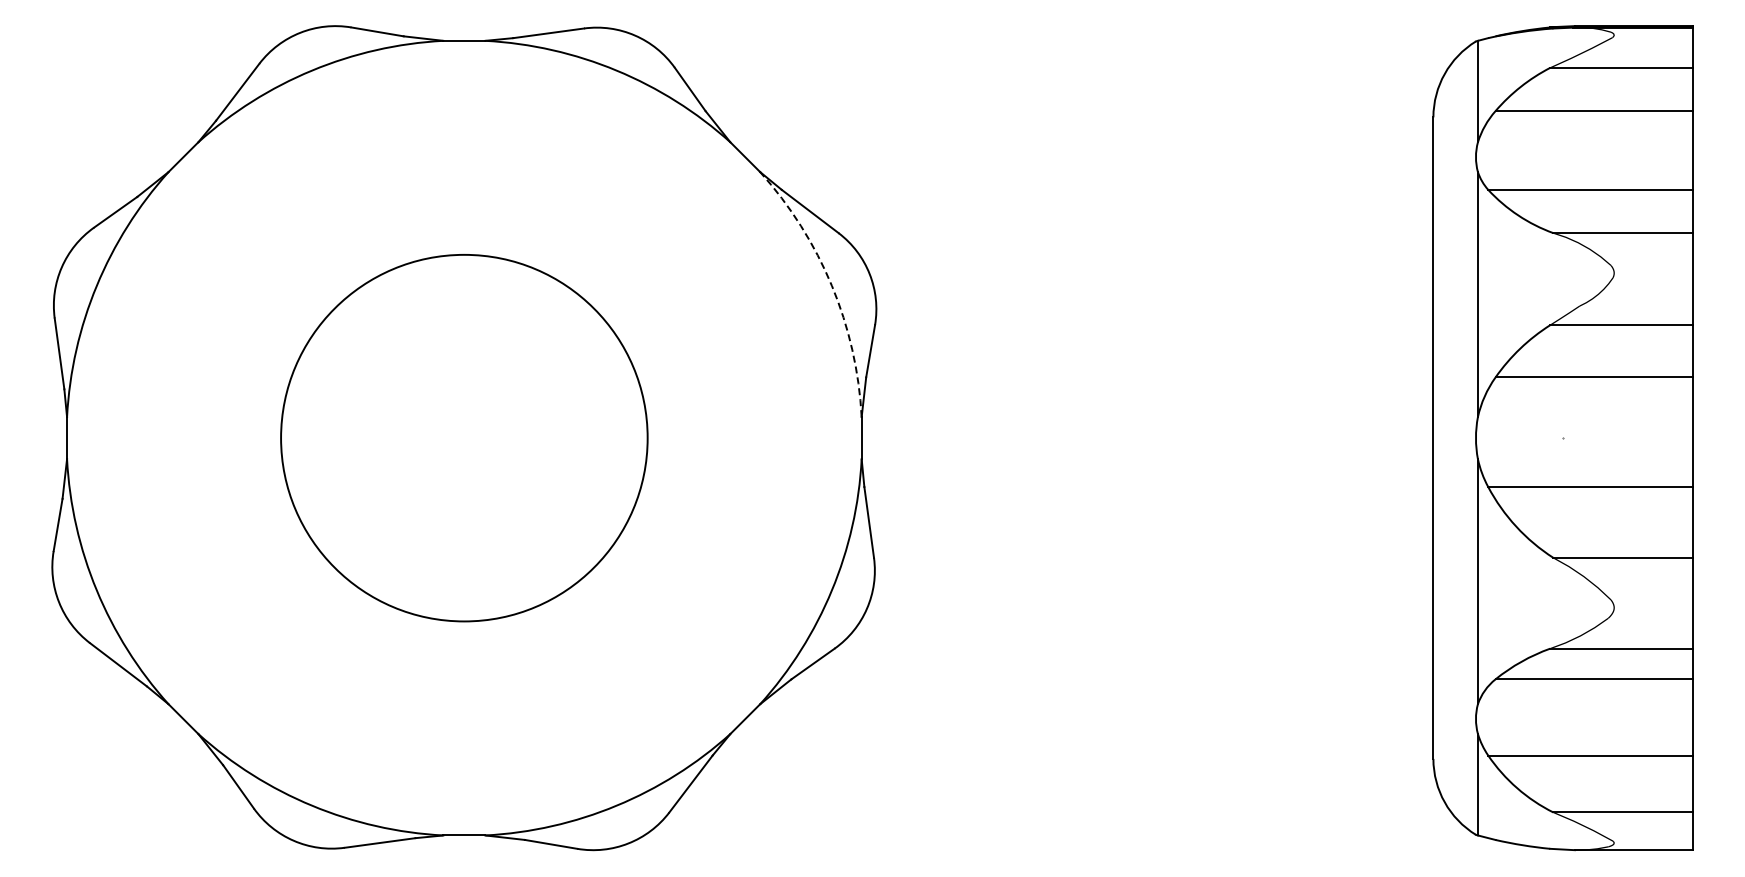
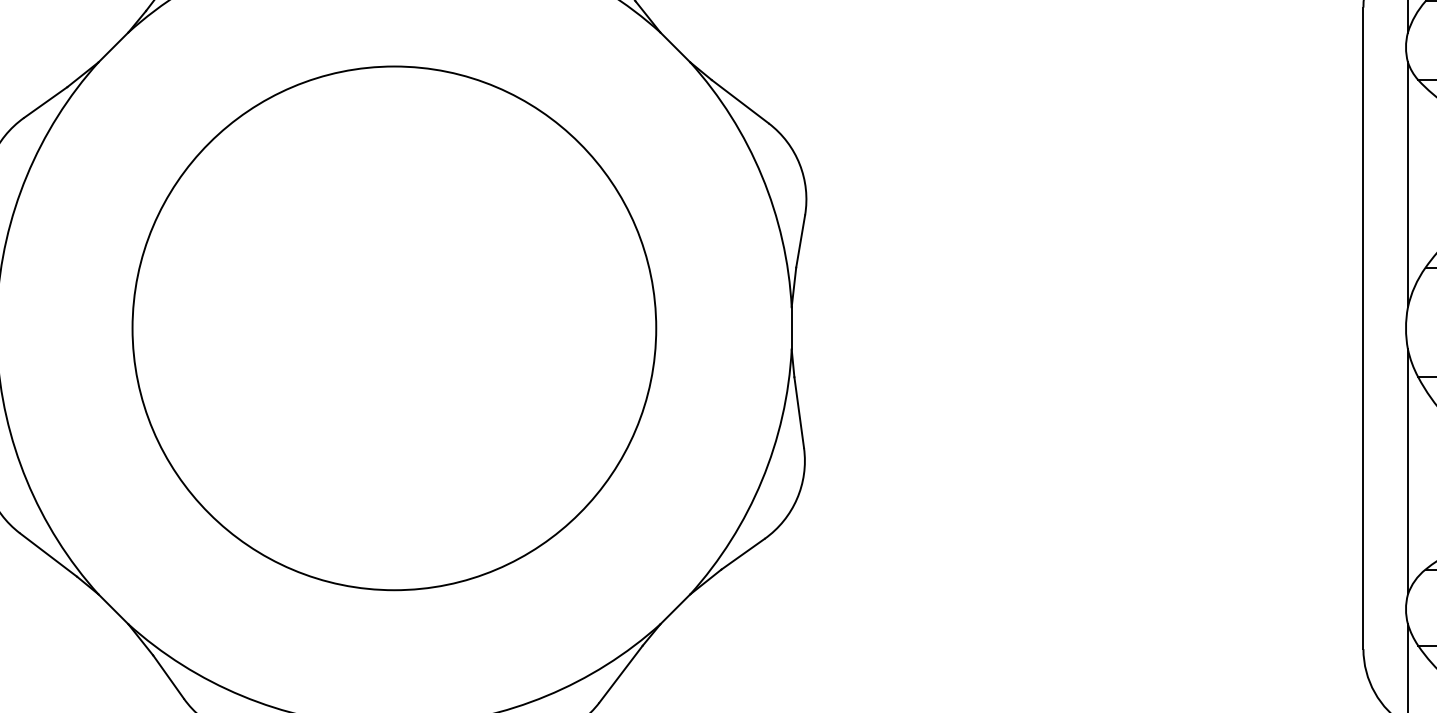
arc: (831, 285) -> (761, 175), dashed -> solid
circle: (464, 438) -> (394, 328), size x1.43

